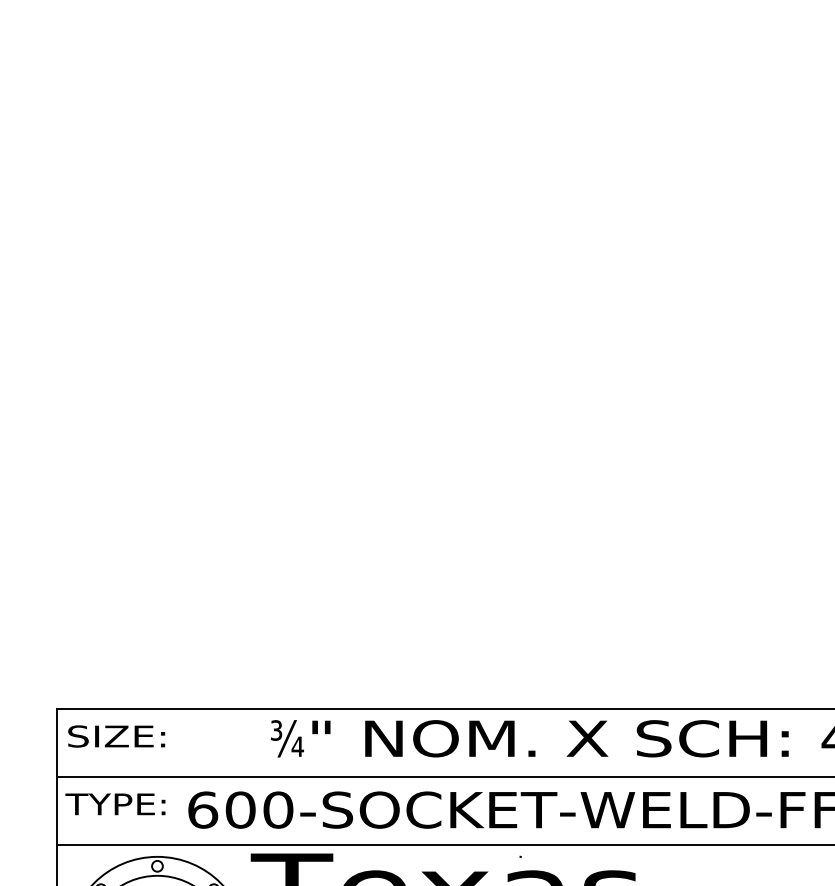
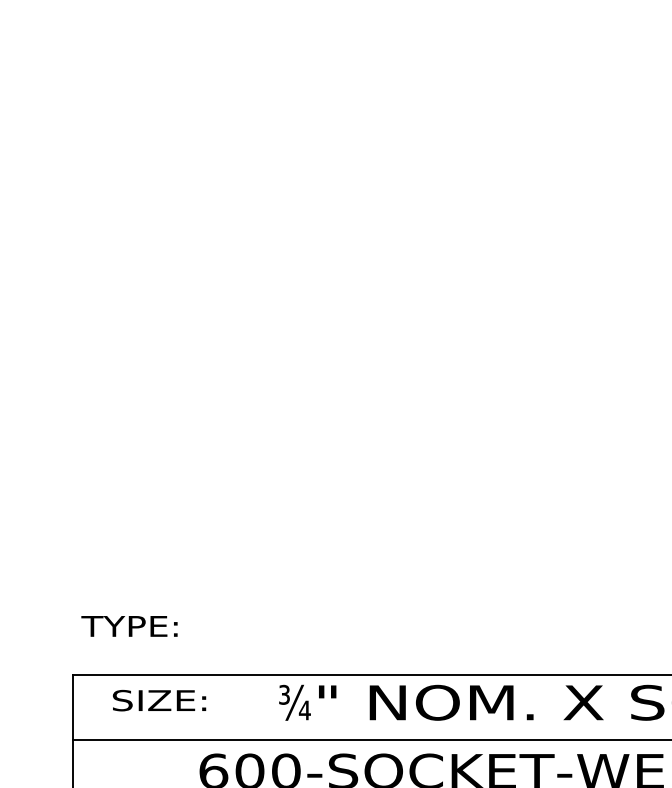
text: (116, 736) -> (159, 700), moved
text: (115, 804) -> (129, 626), moved

